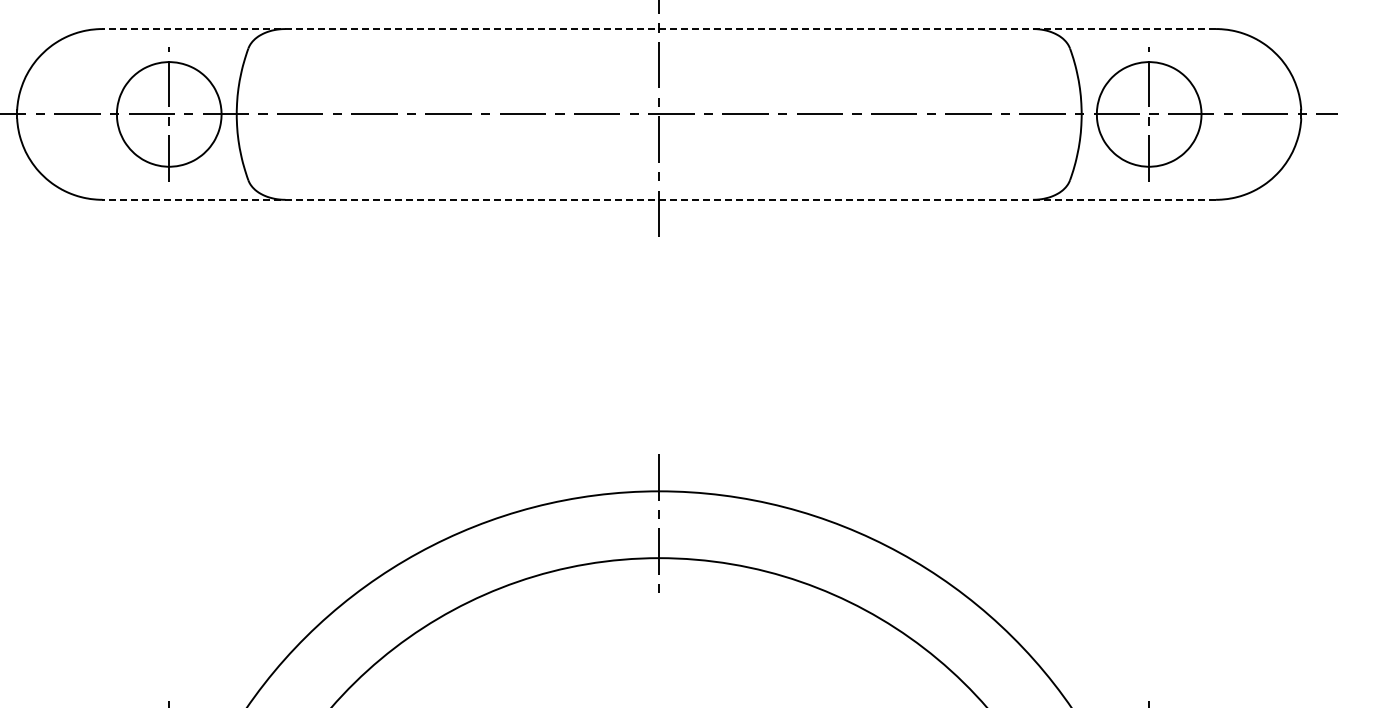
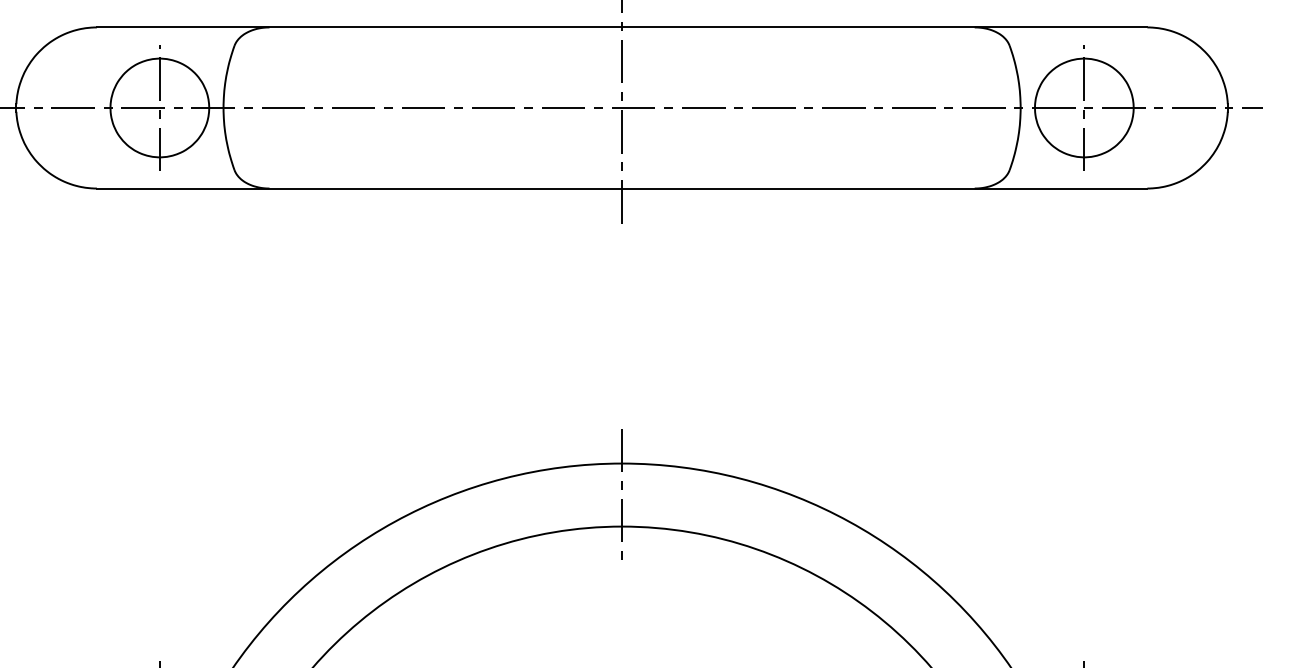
line: (659, 29) -> (622, 27), dashed -> solid
line: (659, 199) -> (622, 188), dashed -> solid

